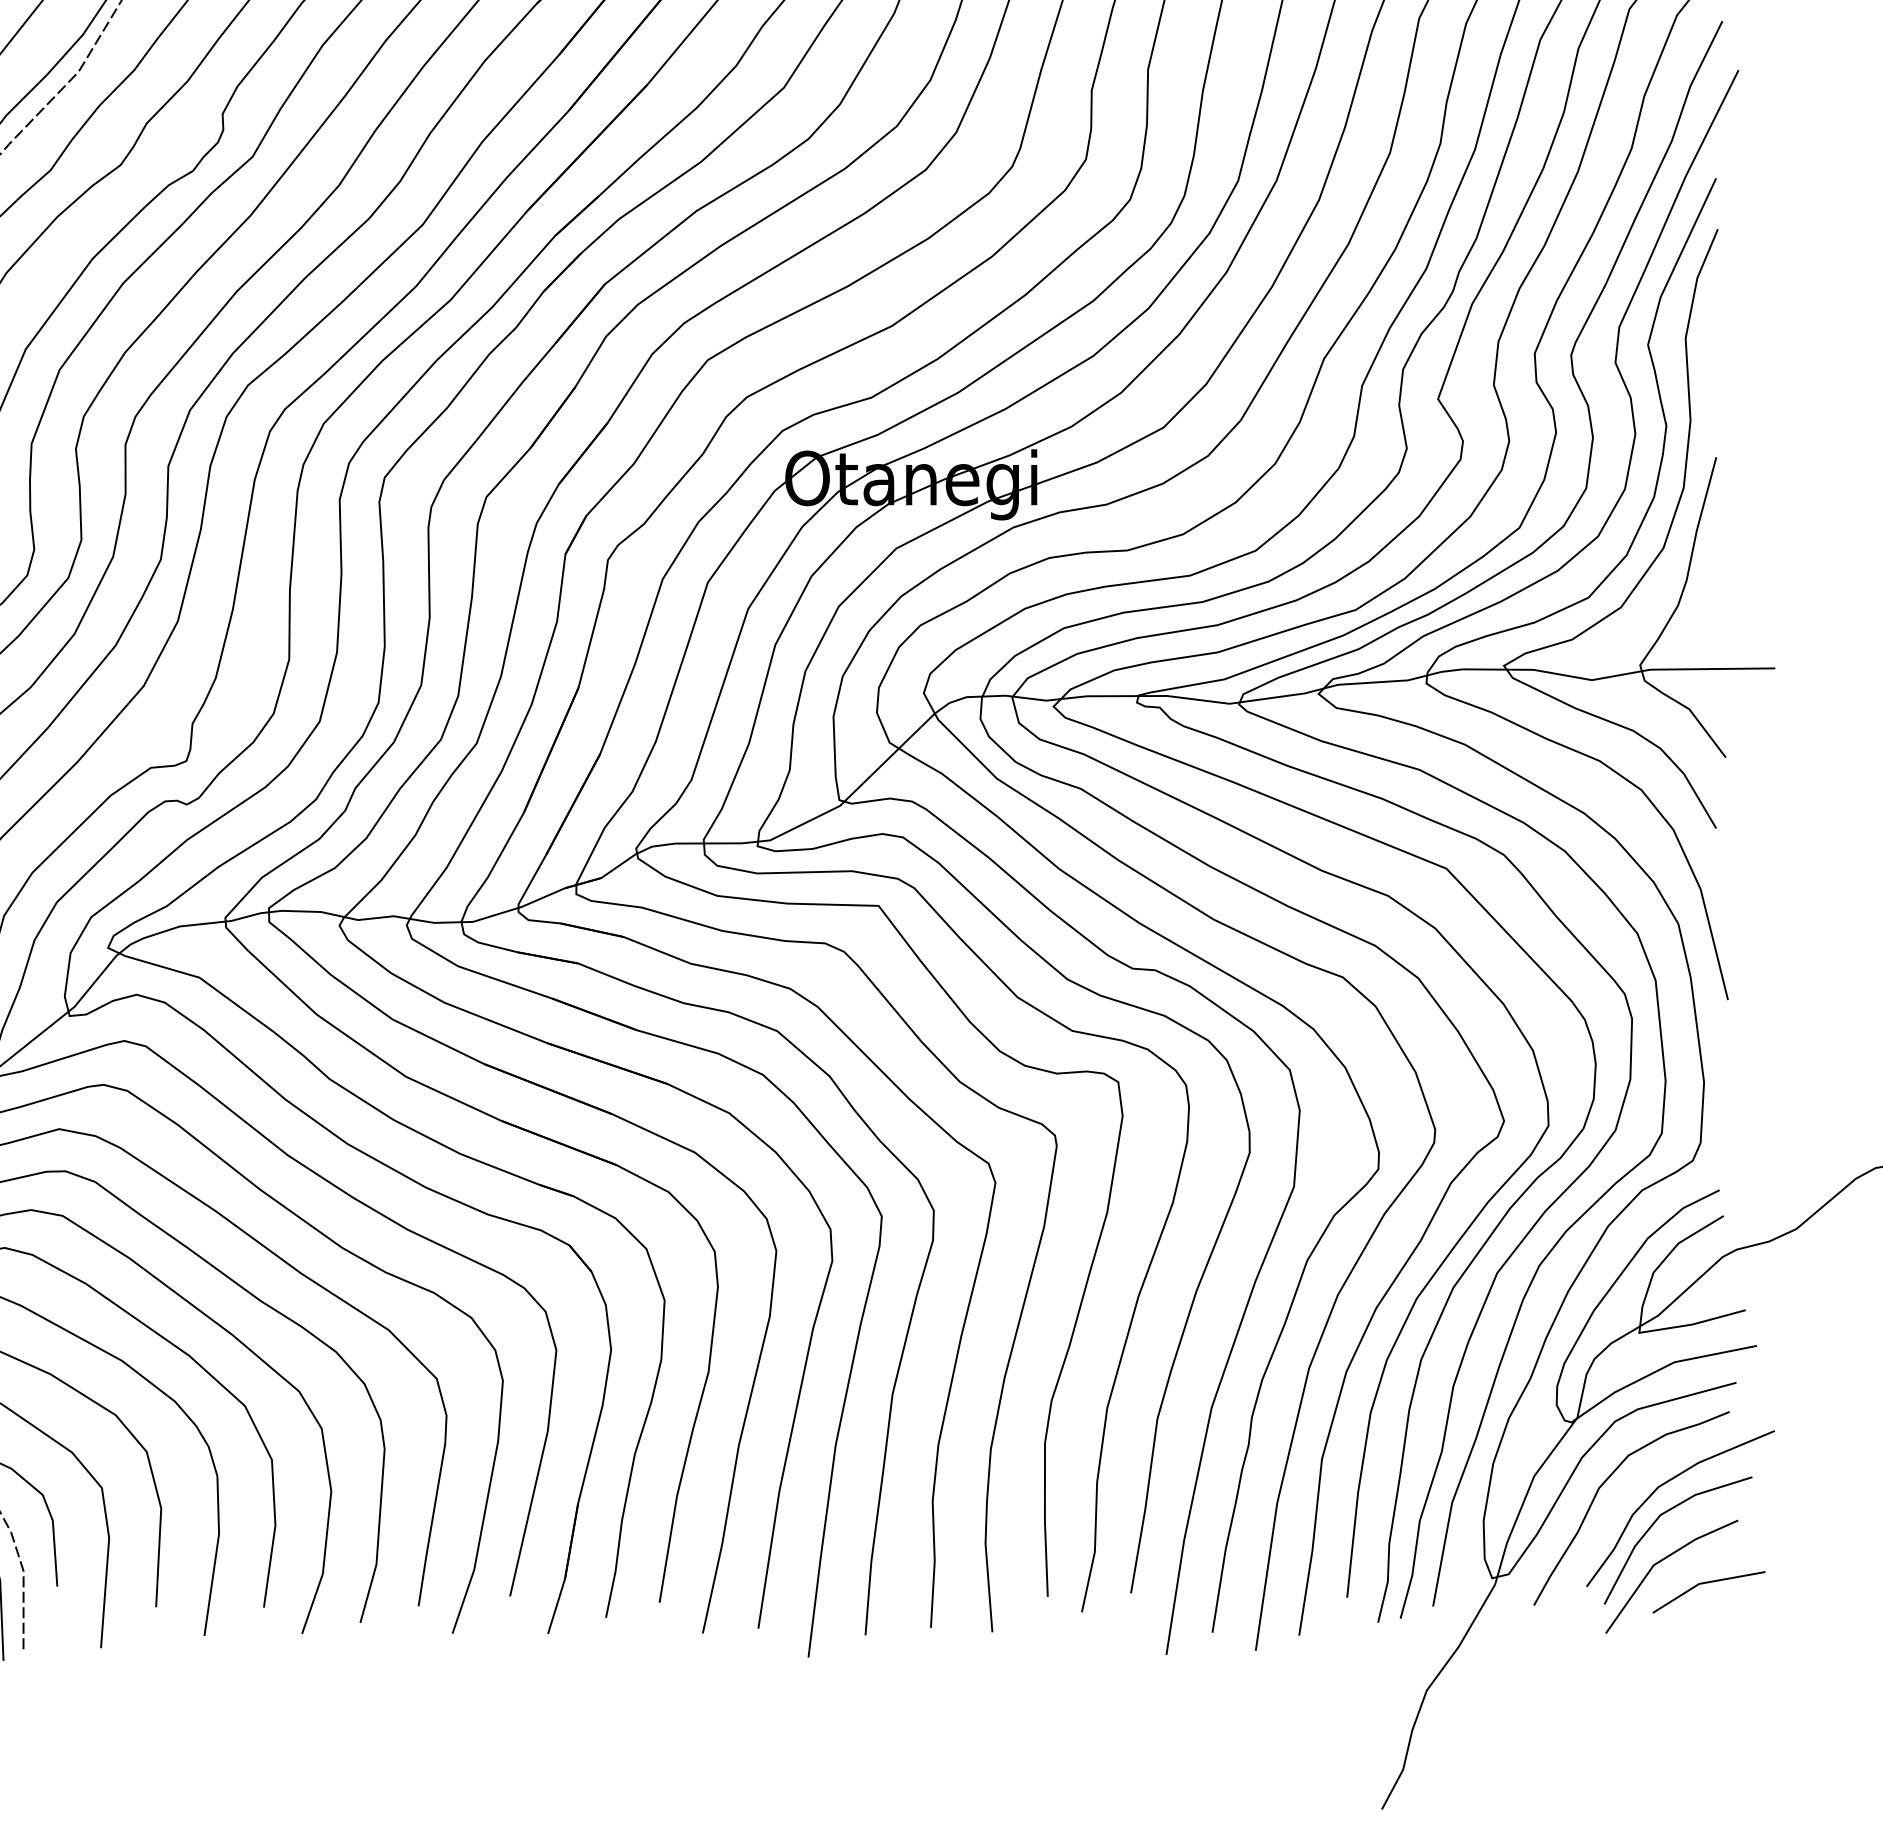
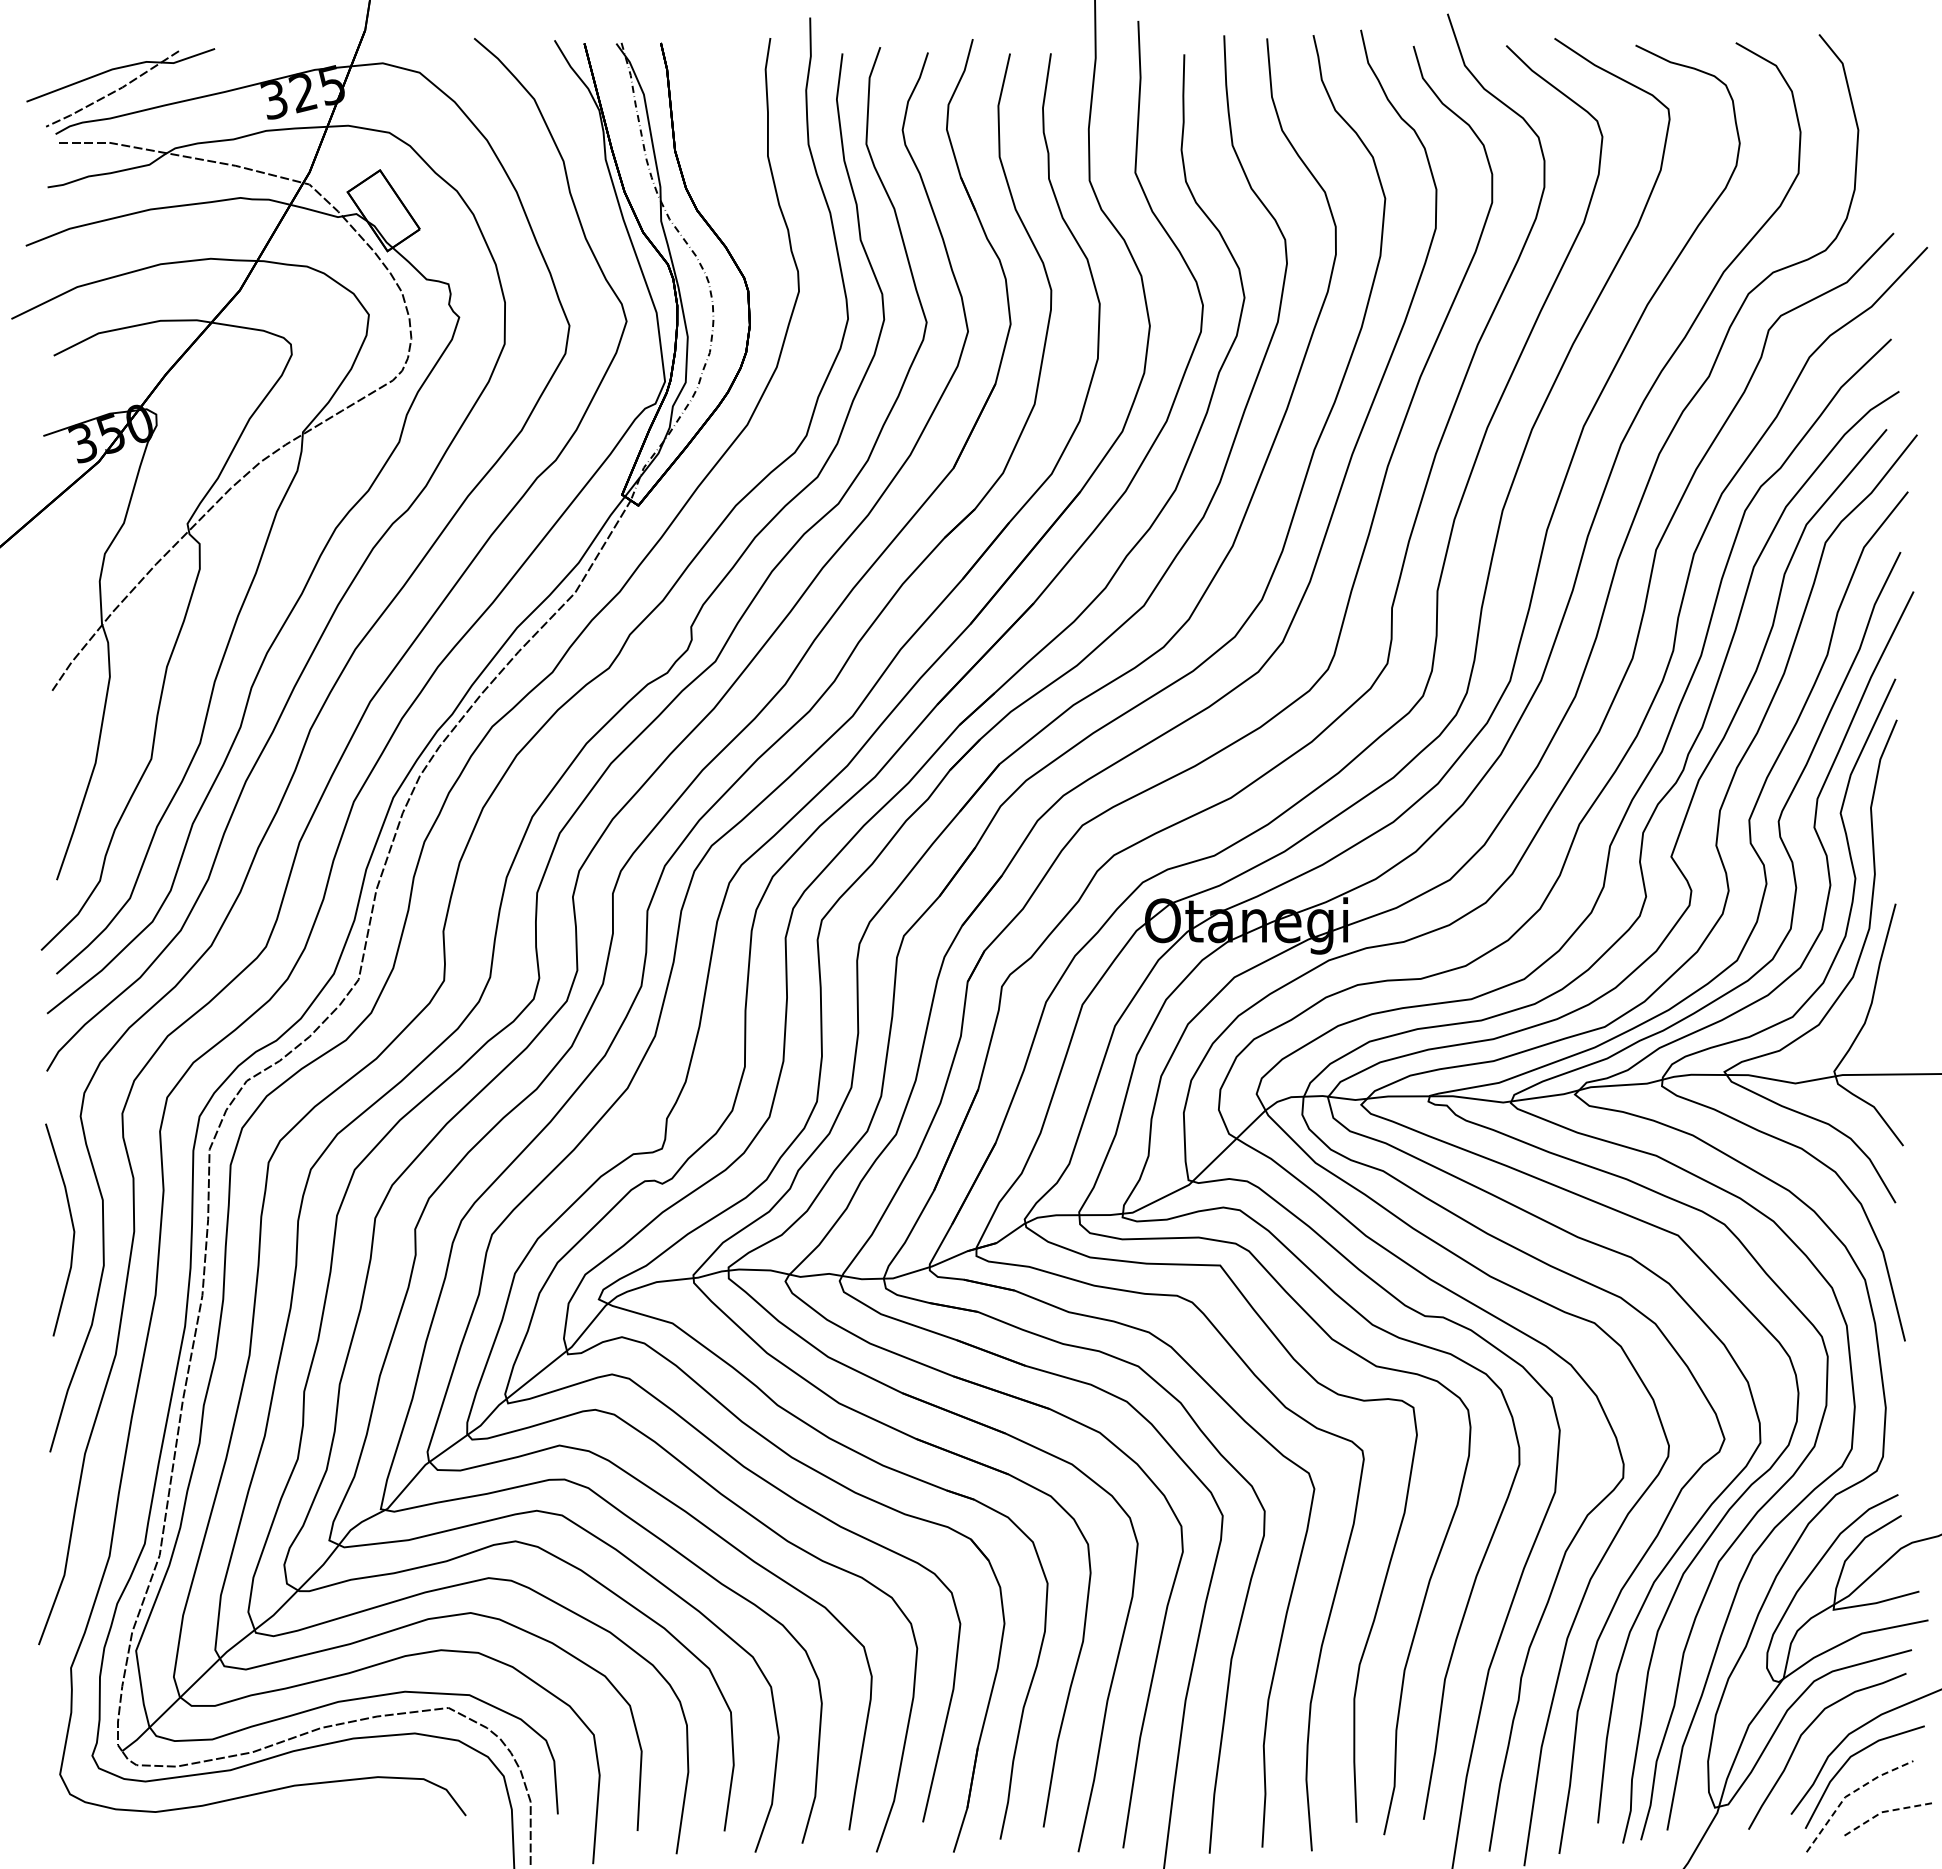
line: (1659, 1561) -> (1849, 1794), solid -> dashed
line: (1704, 1582) -> (1886, 1811), solid -> dashed

